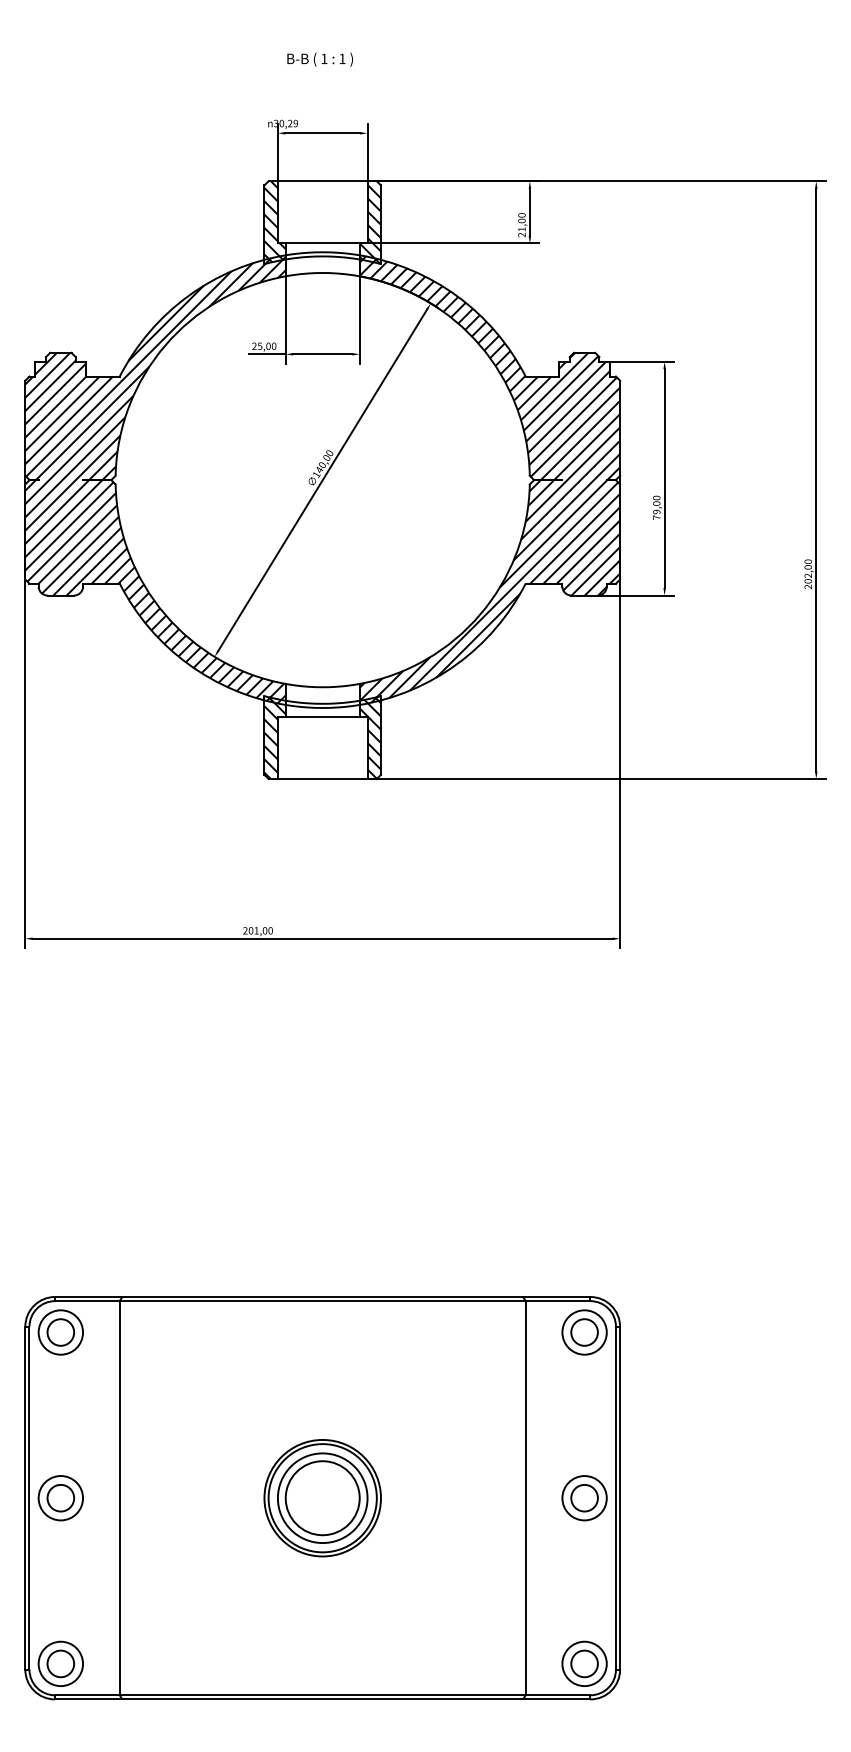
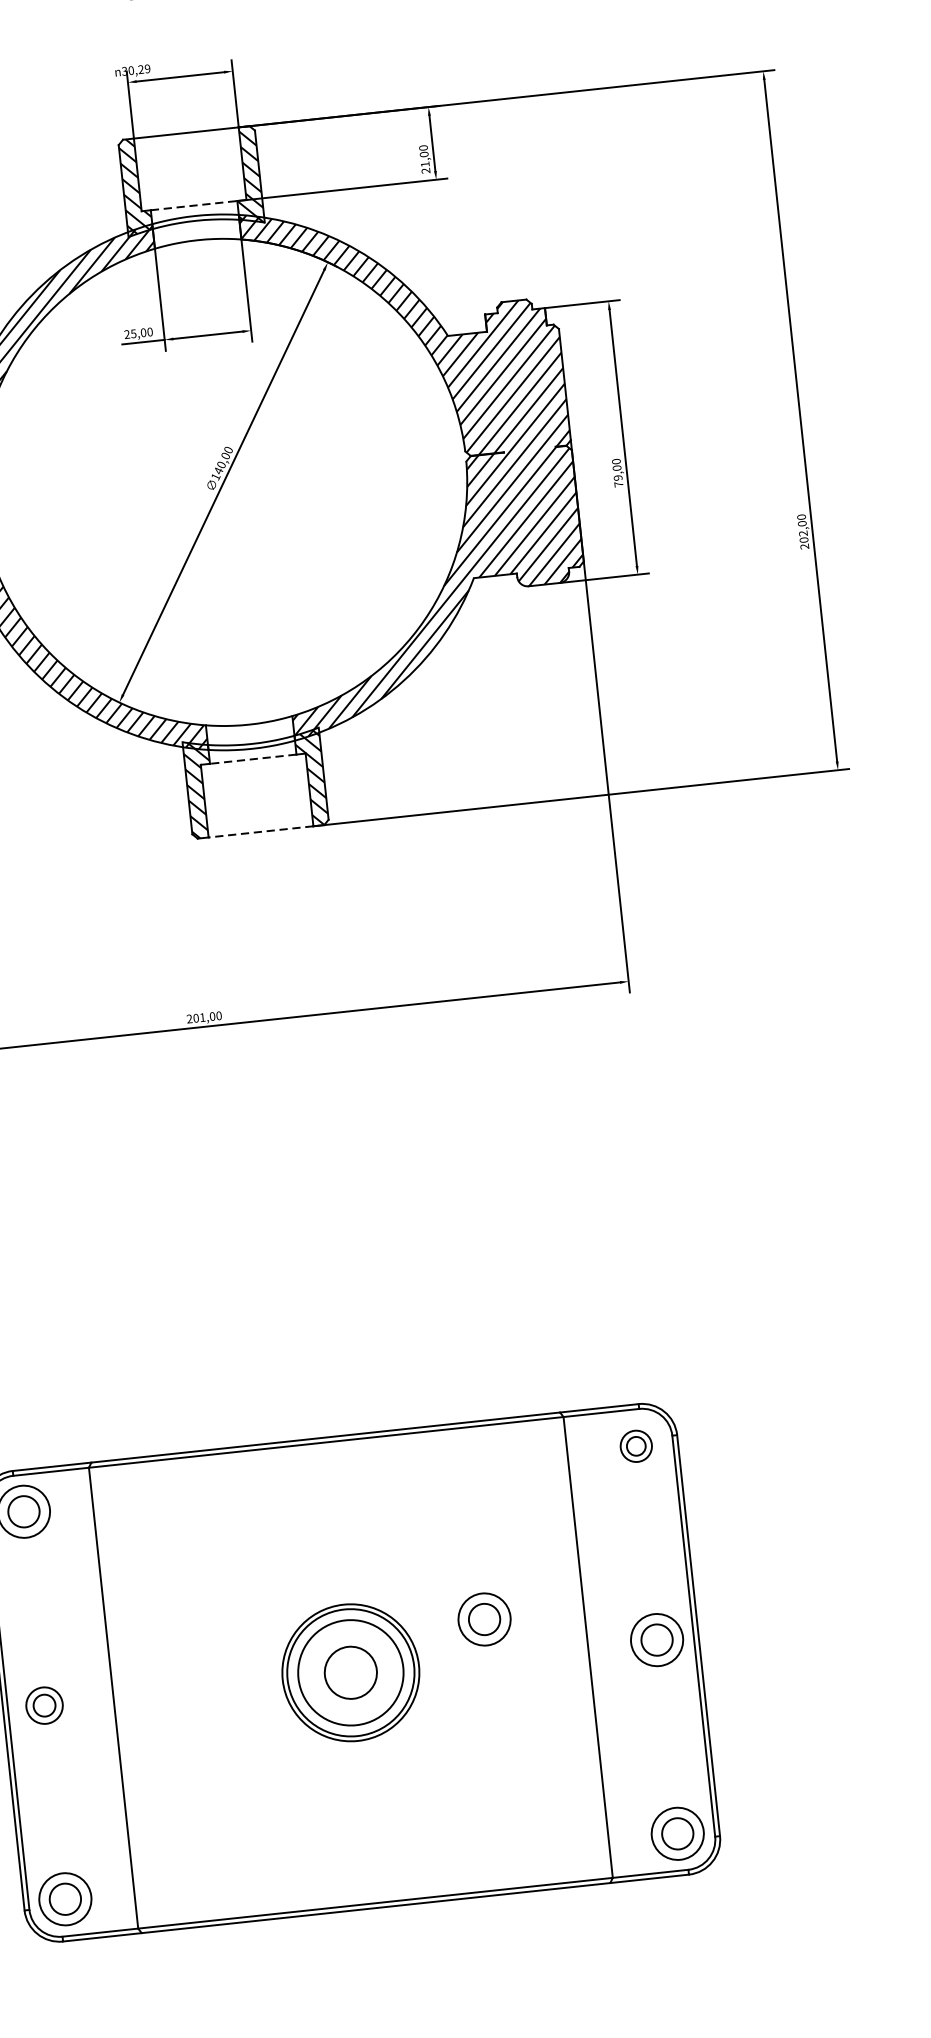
line: (322, 243) -> (193, 205), solid -> dashed
line: (322, 716) -> (252, 758), solid -> dashed
line: (322, 779) -> (260, 832), solid -> dashed
part: (584, 1332) -> (636, 1446), size x0.6
part: (440, 1465) -> (484, 1619), added
part: (60, 1498) -> (44, 1705), size x0.7
circle: (322, 1498) -> (350, 1673), size x0.6

